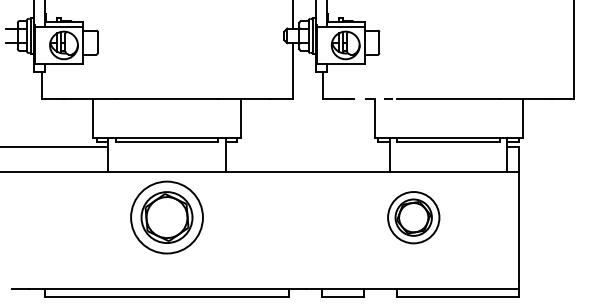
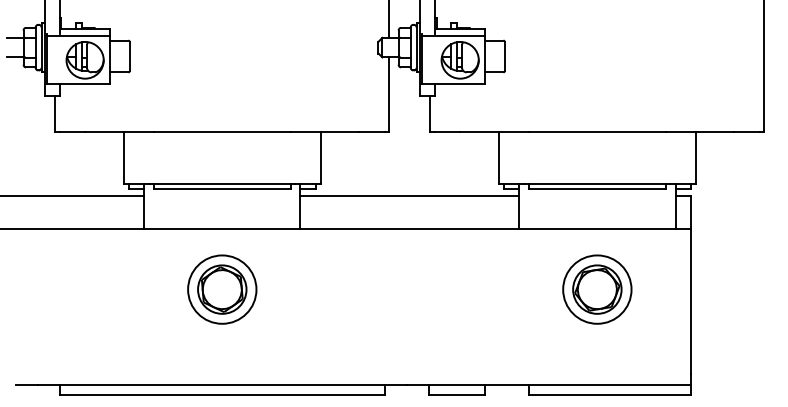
line: (371, 99) -> (494, 132), dashed -> solid
line: (307, 147) -> (409, 196), added
part: (166, 217) -> (221, 289), size x0.71
part: (413, 217) -> (597, 289), moved

